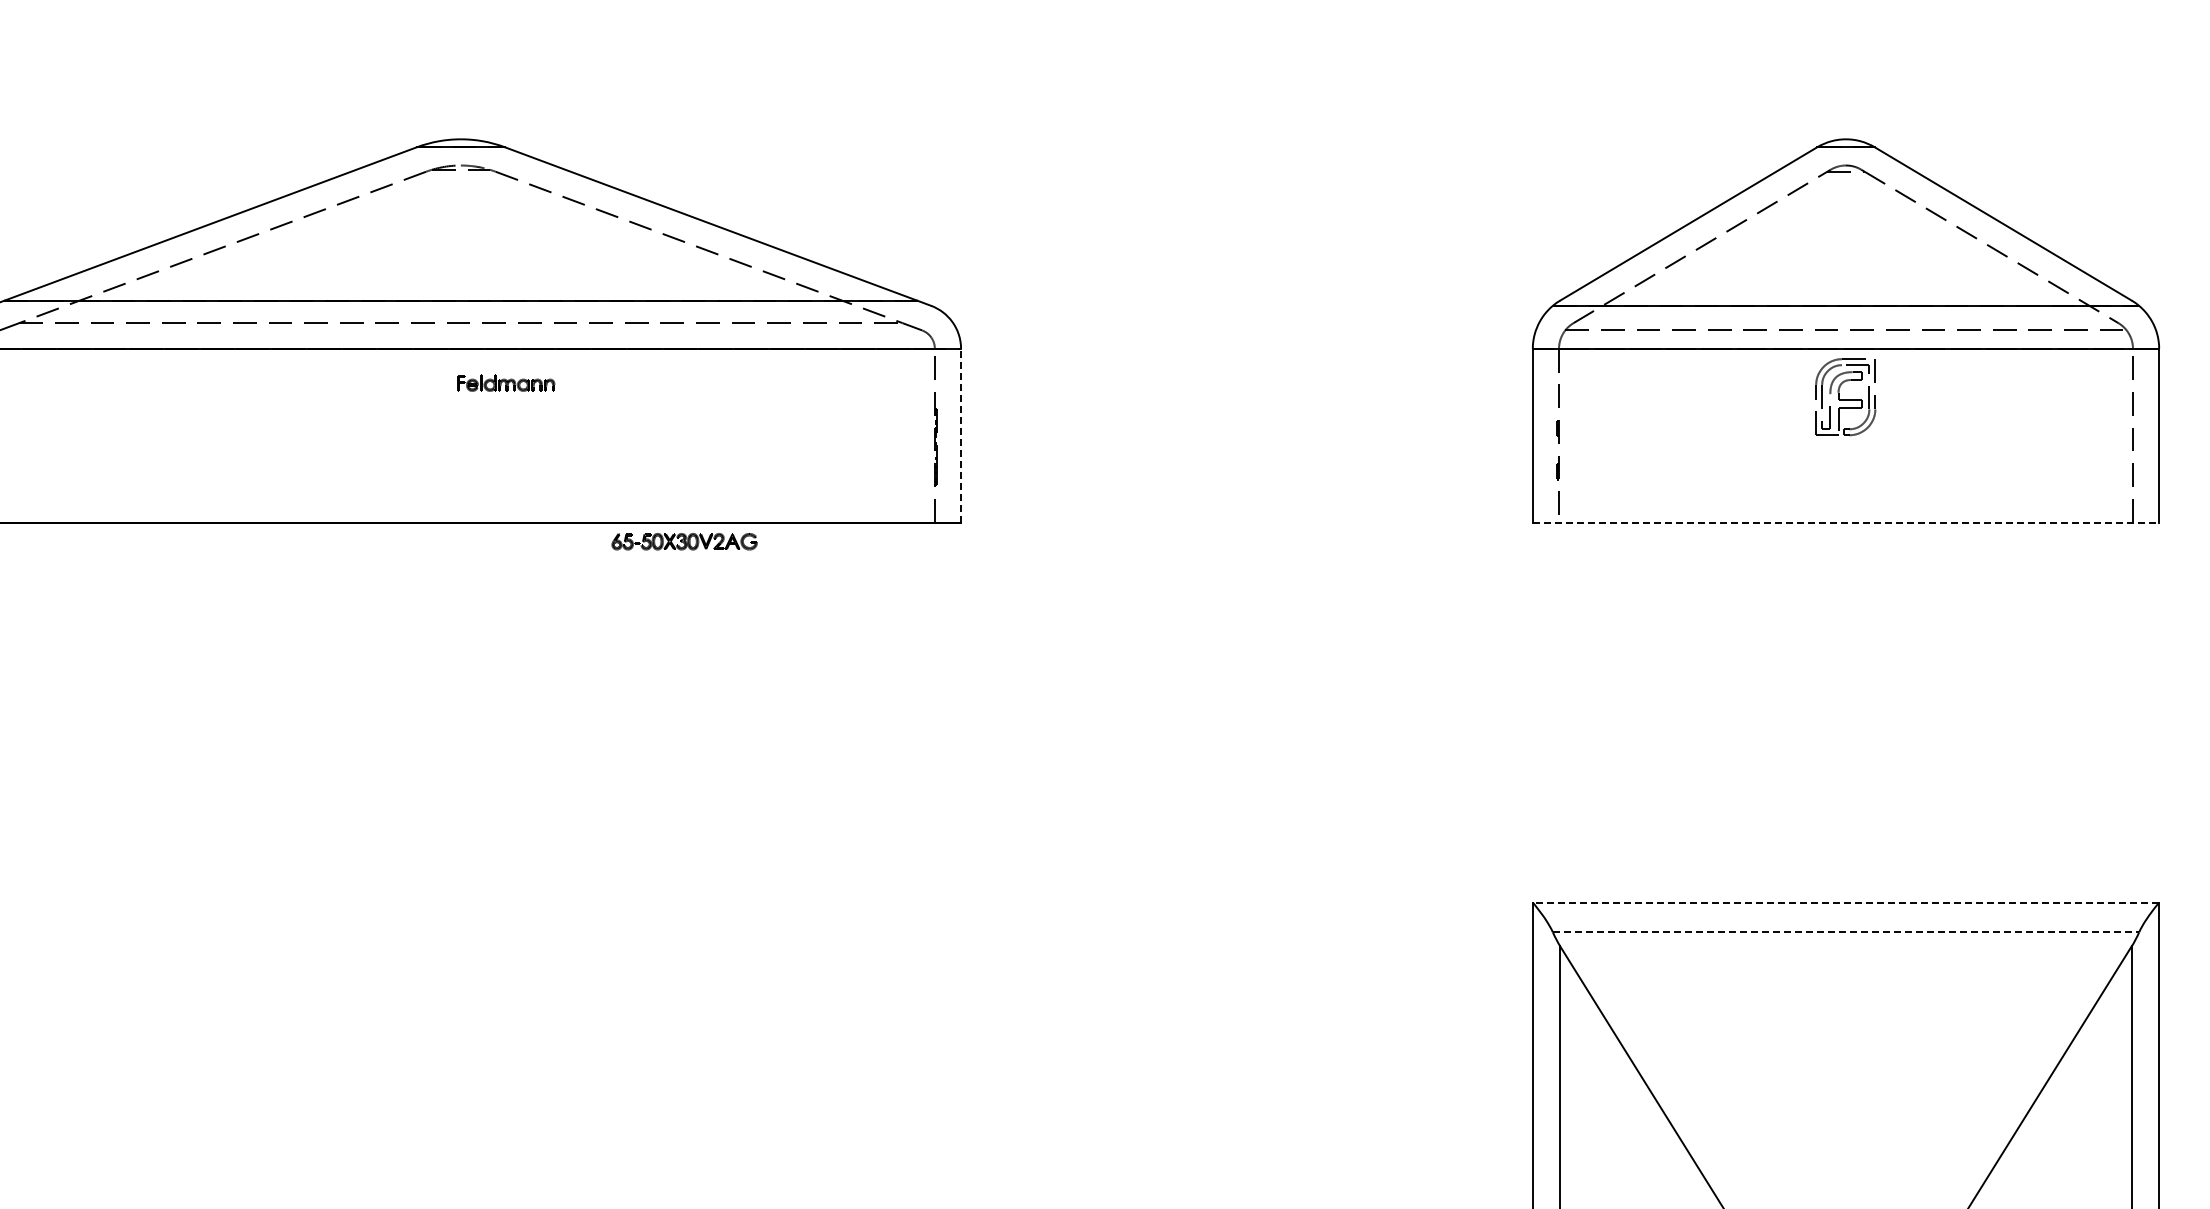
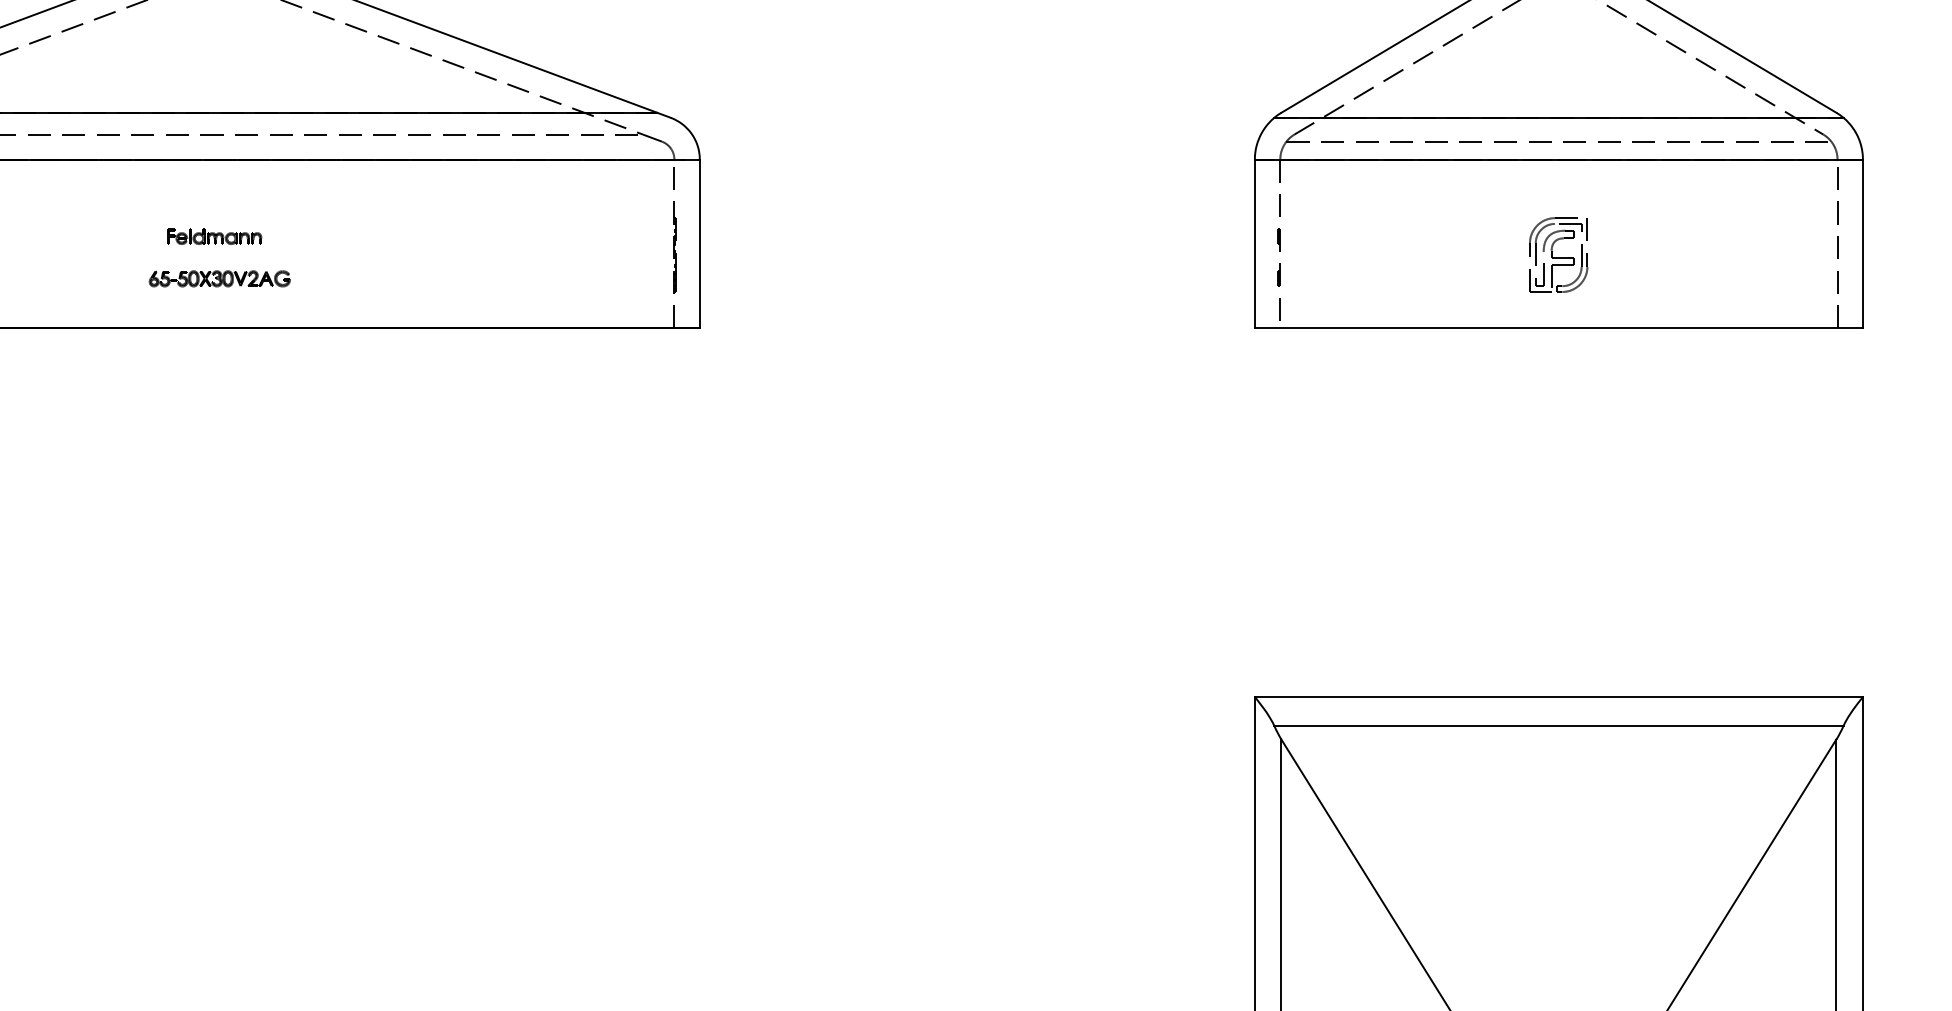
part: (506, 382) -> (214, 235), moved
part: (1845, 397) -> (1558, 255), moved
line: (961, 435) -> (700, 243), dashed -> solid
line: (1846, 522) -> (1559, 328), dashed -> solid
part: (684, 541) -> (219, 278), moved
line: (1845, 902) -> (1558, 697), dashed -> solid
line: (1846, 932) -> (1559, 726), dashed -> solid

